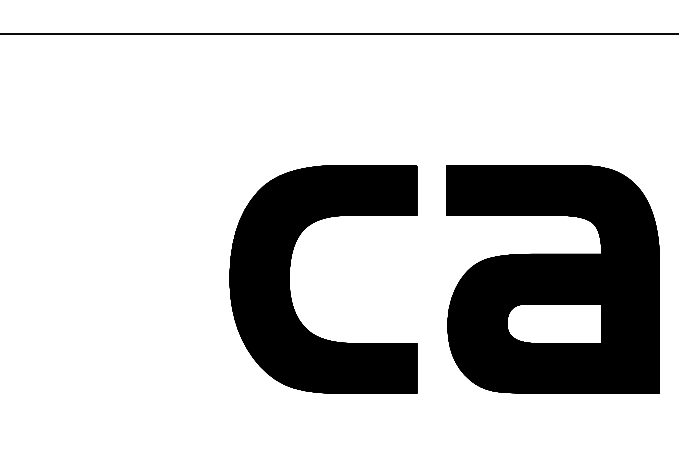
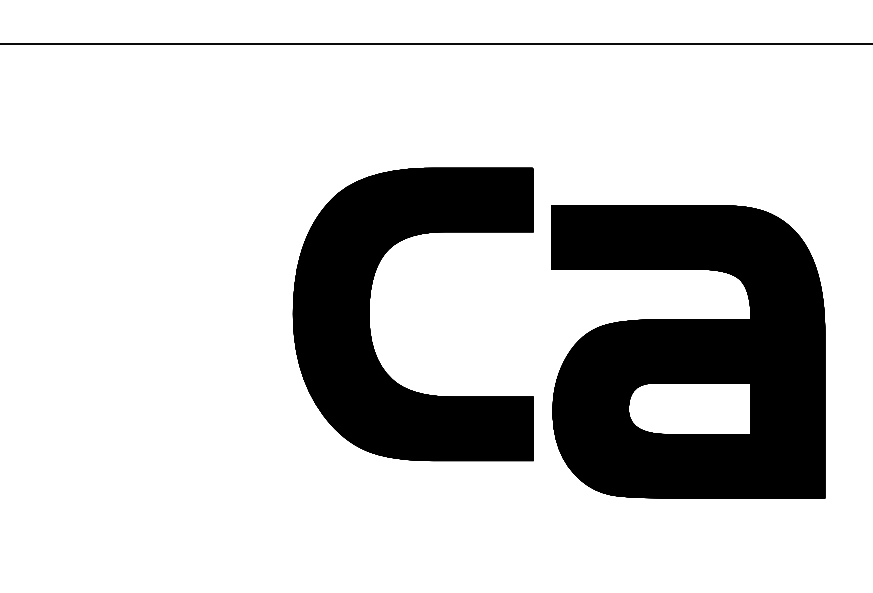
part: (289, 279) -> (369, 314), moved
part: (552, 279) -> (687, 351), moved

